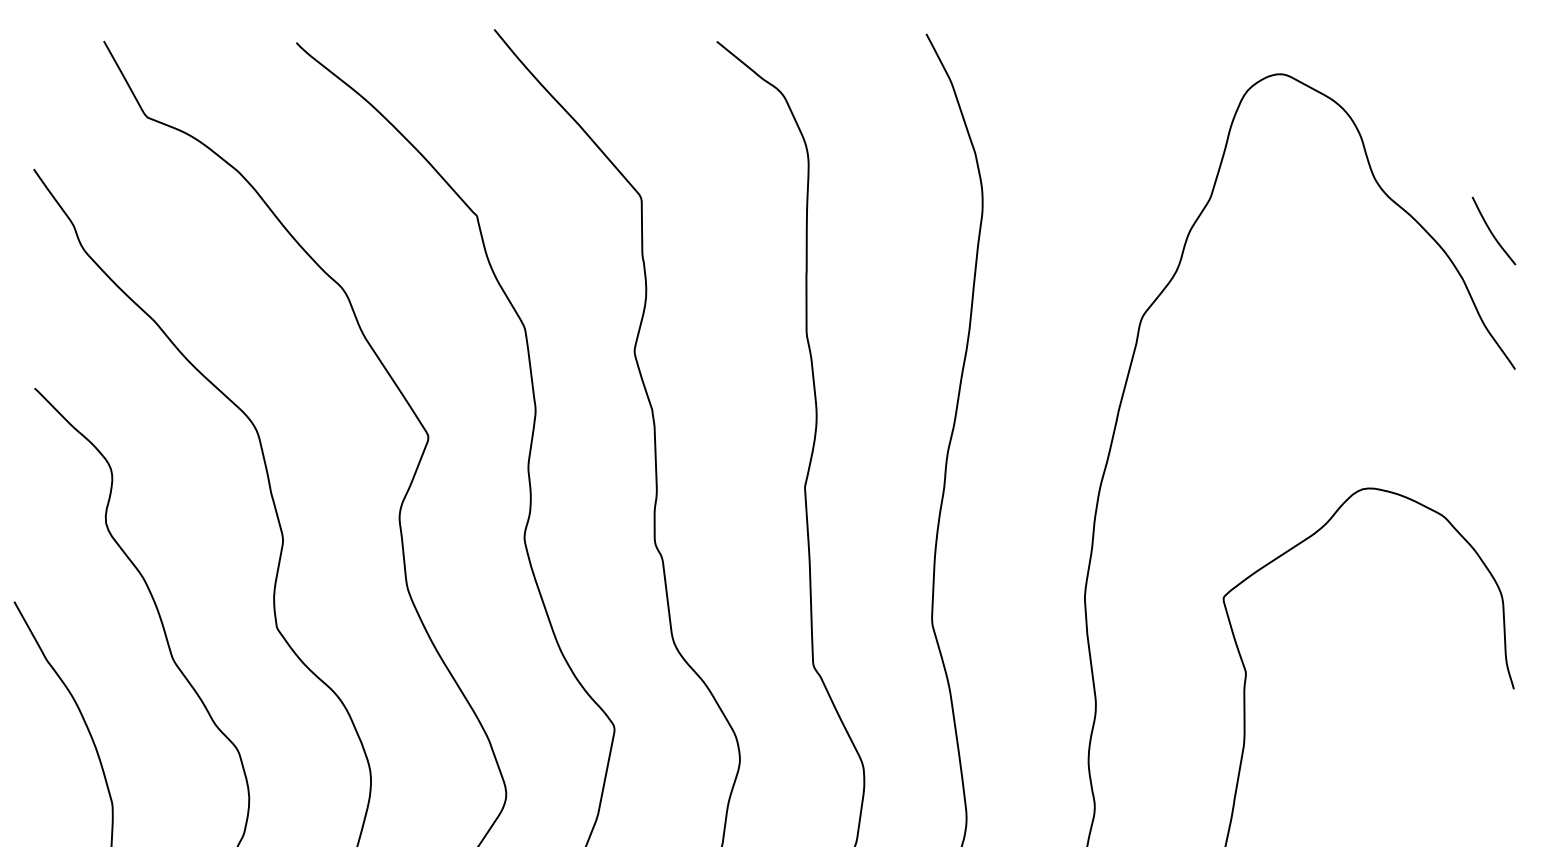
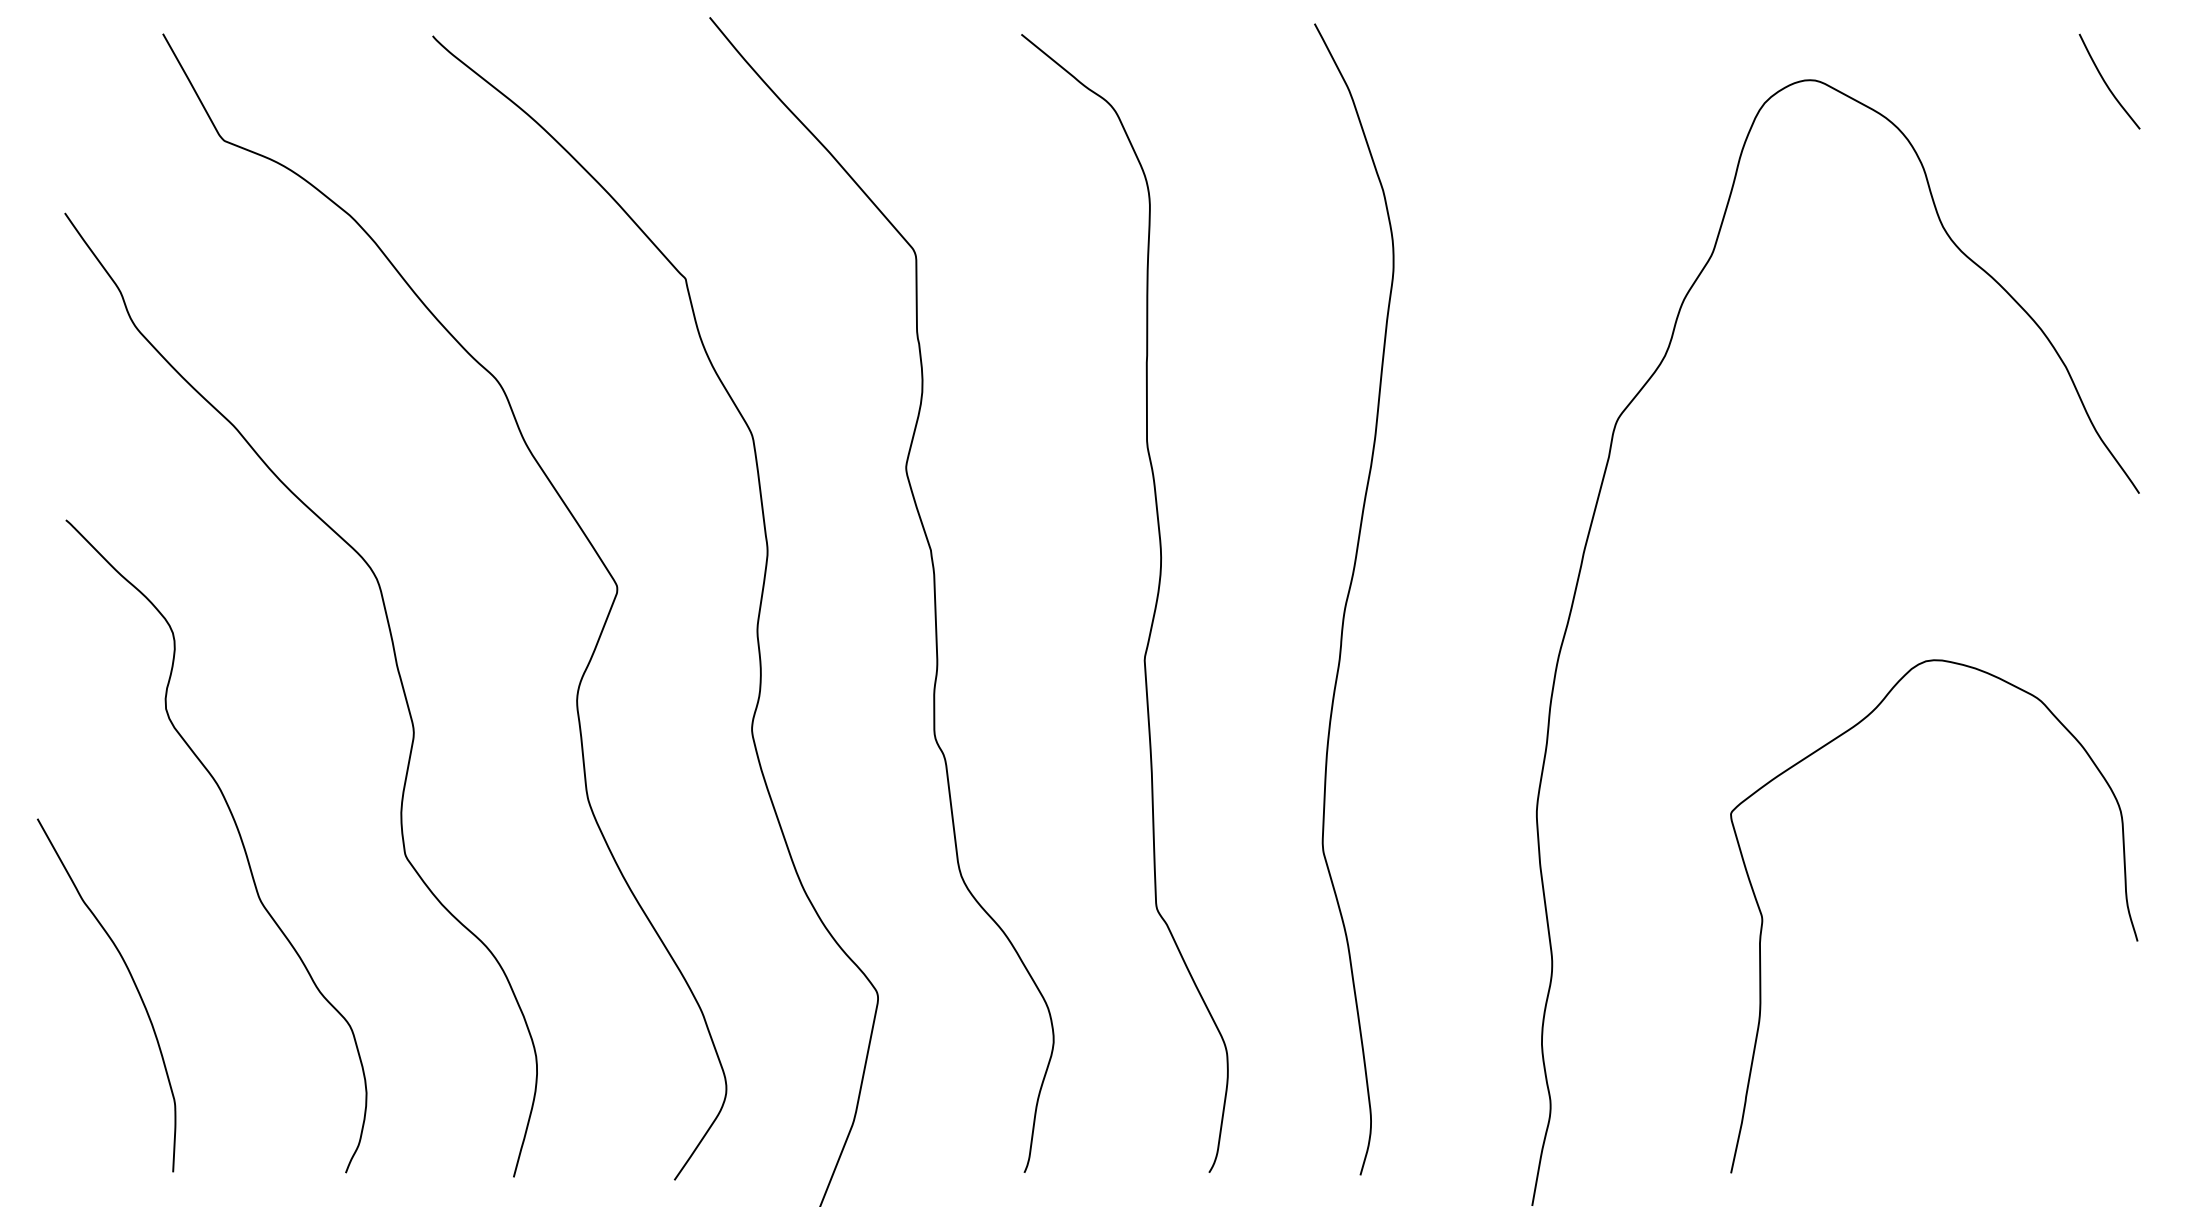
curve: (1491, 231) -> (2106, 82), moved

